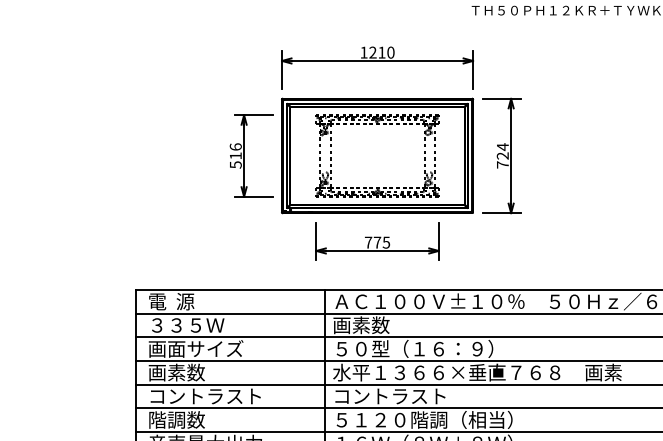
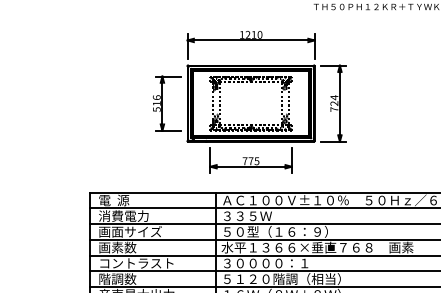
text: (187, 324) -> (124, 215), ３３５Ｗ -> 消費電力
text: (370, 324) -> (246, 215), 画素数 -> ３３５Ｗ
text: (399, 396) -> (265, 263), コントラスト -> ３００００：１

